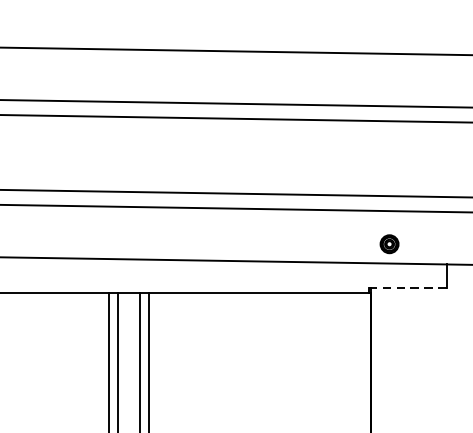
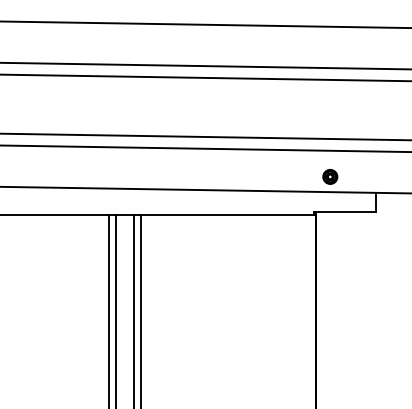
line: (407, 288) -> (344, 211), dashed -> solid

